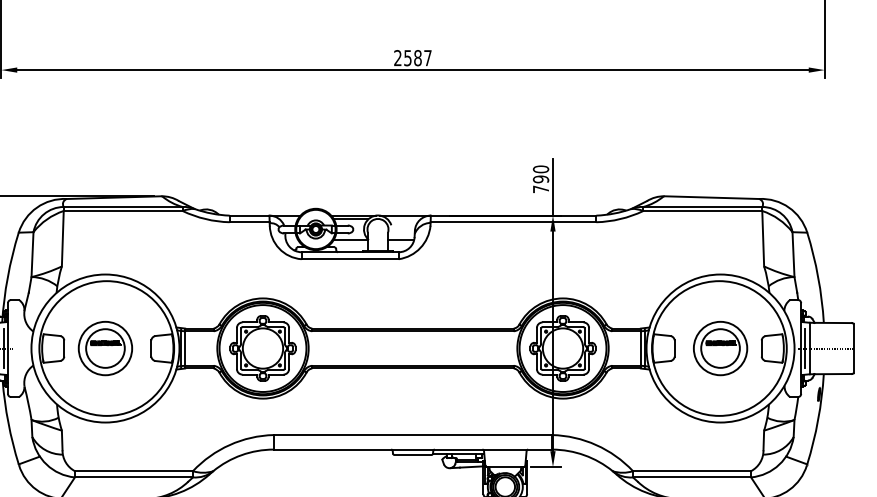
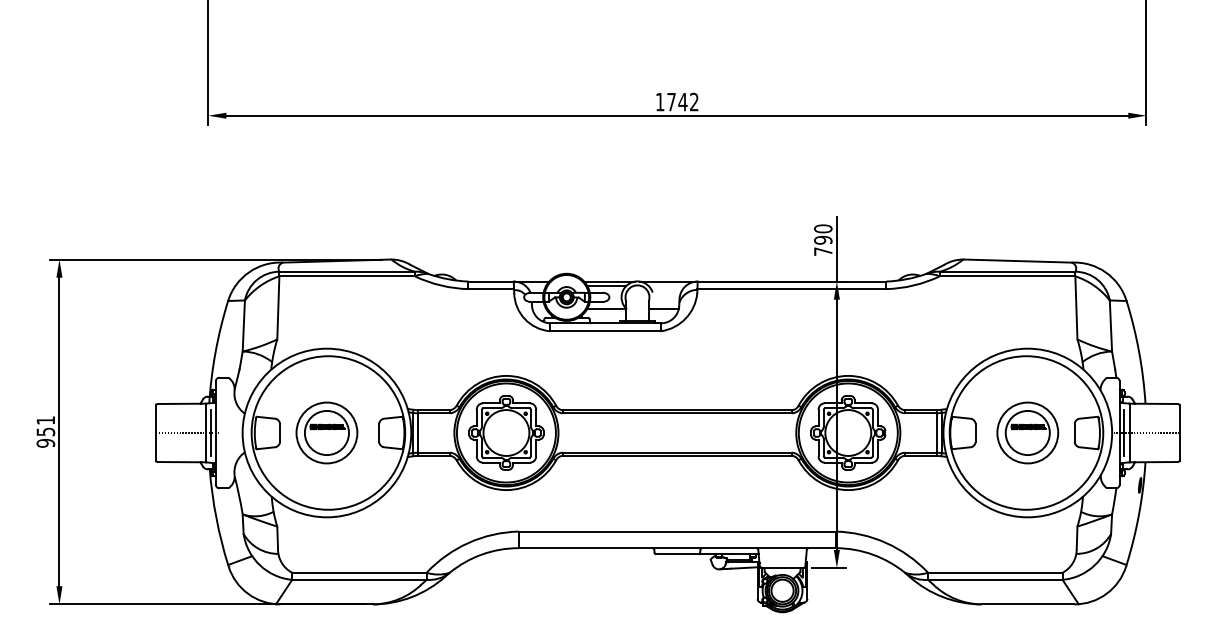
text: (412, 57) -> (676, 101), 2587 -> 1742

